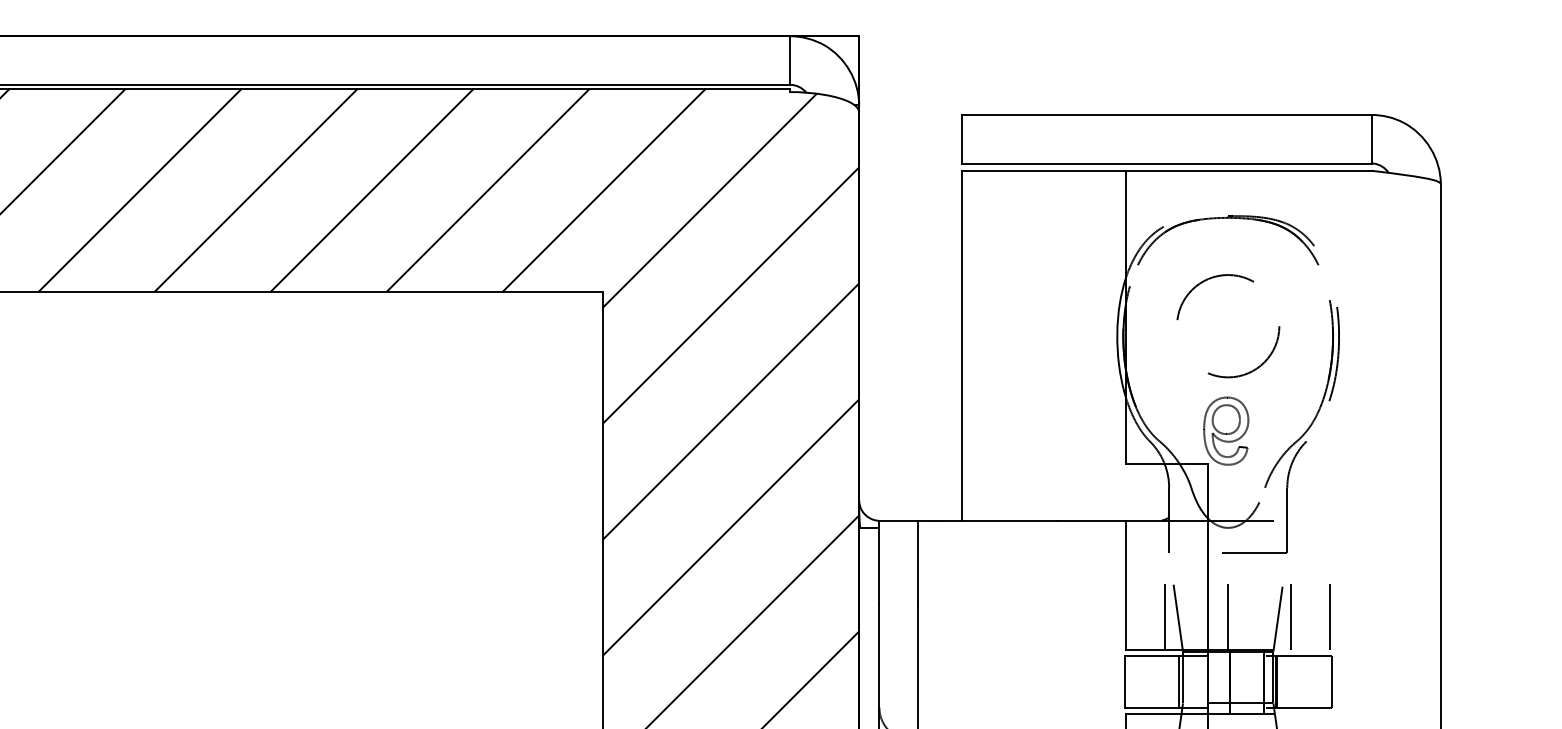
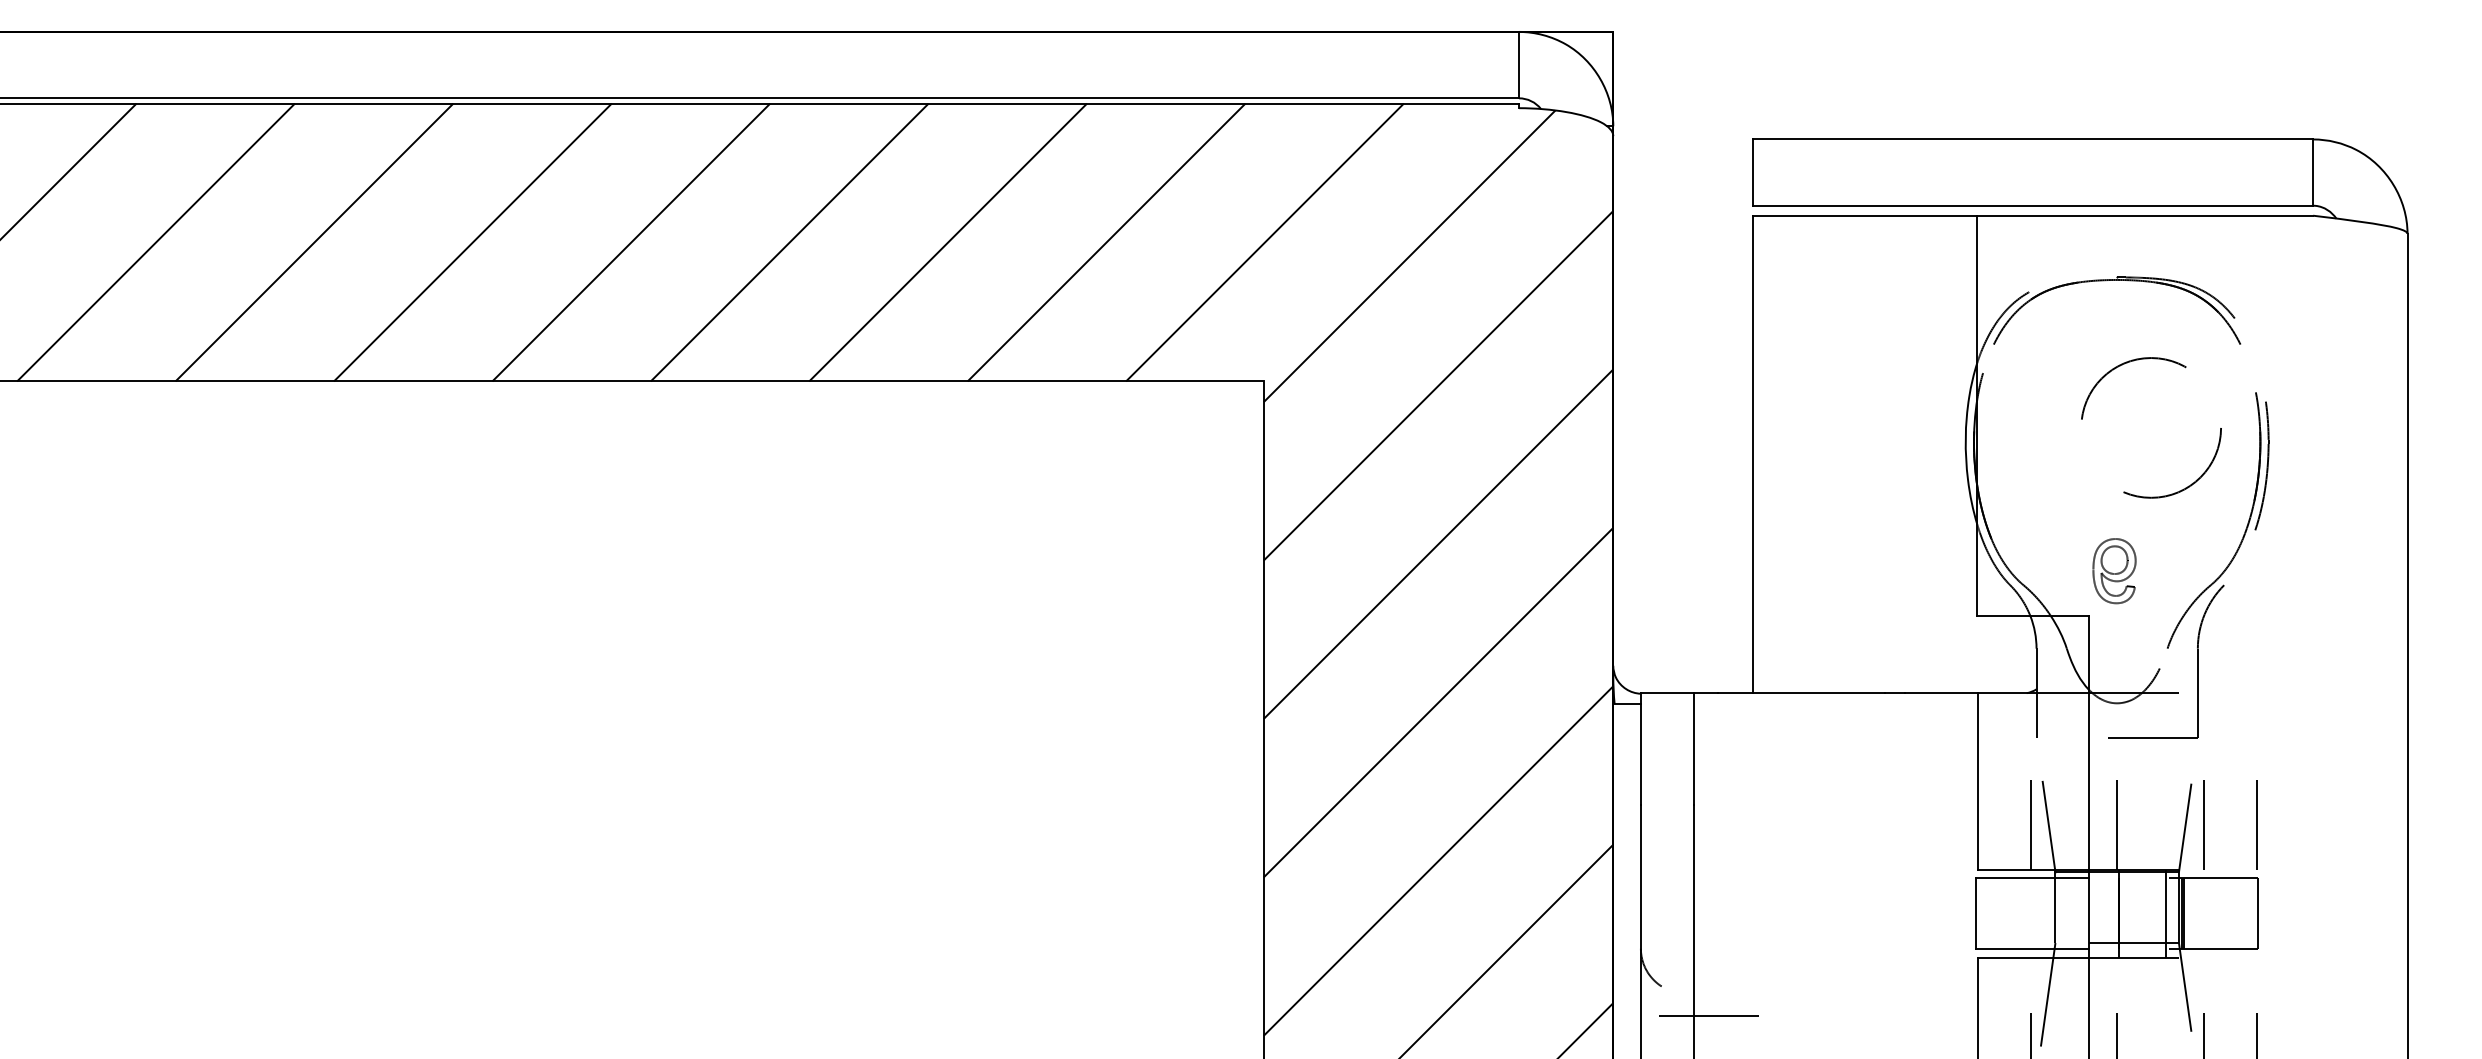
circle: (1228, 325) -> (2151, 427), moved
part: (1226, 430) -> (2114, 570), size x0.7
line: (1179, 681) -> (2050, 913), removed

